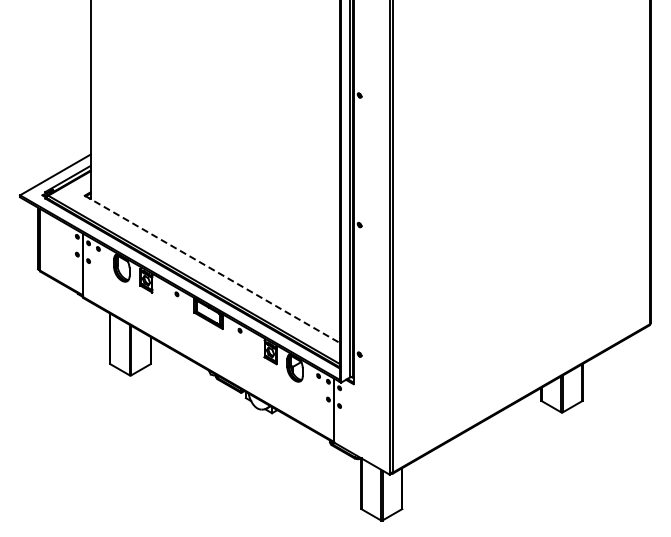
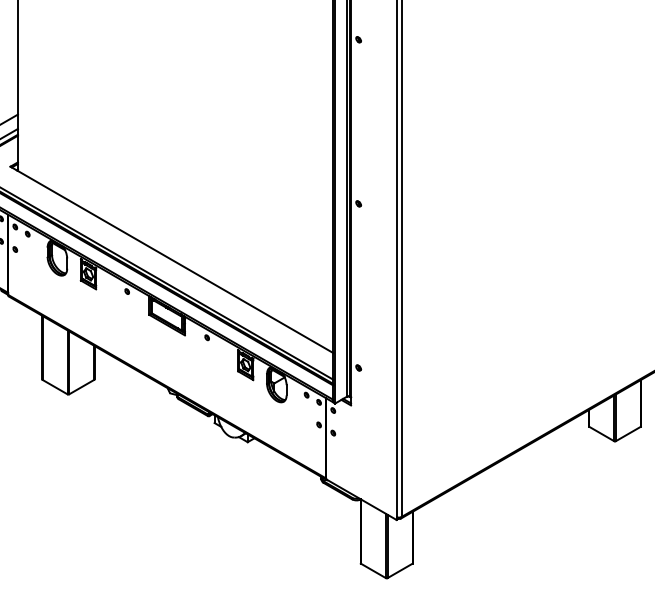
line: (212, 269) -> (172, 260), dashed -> solid

